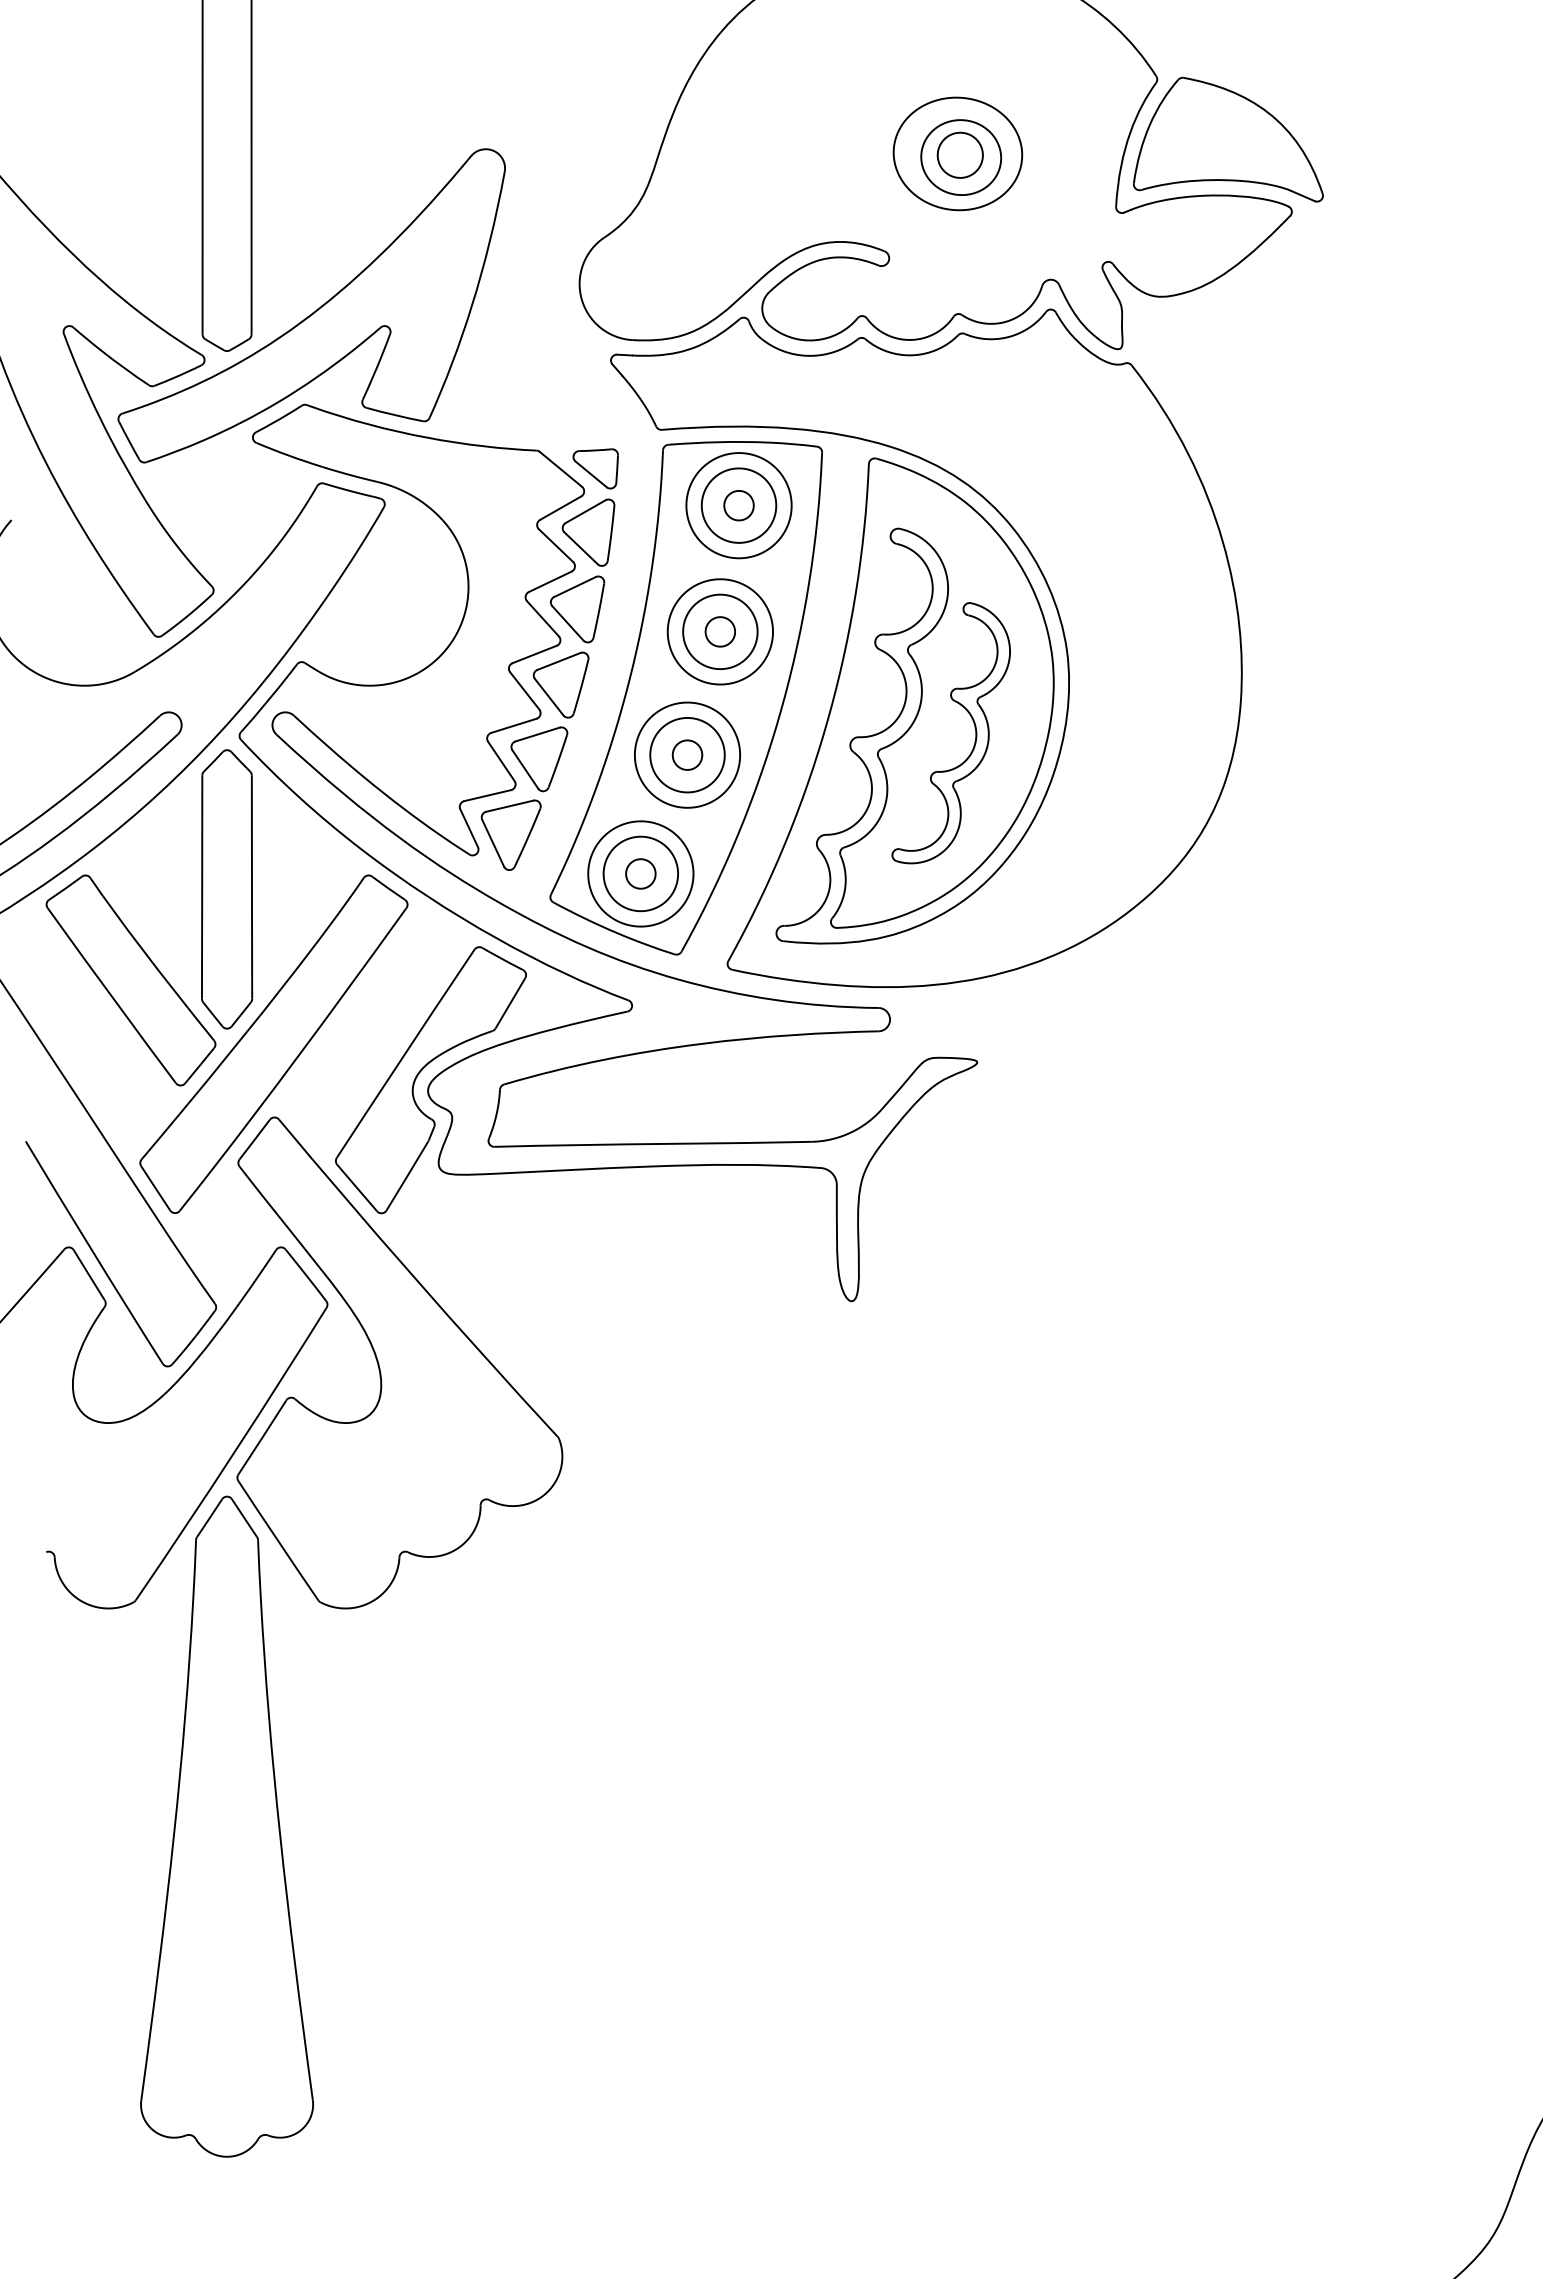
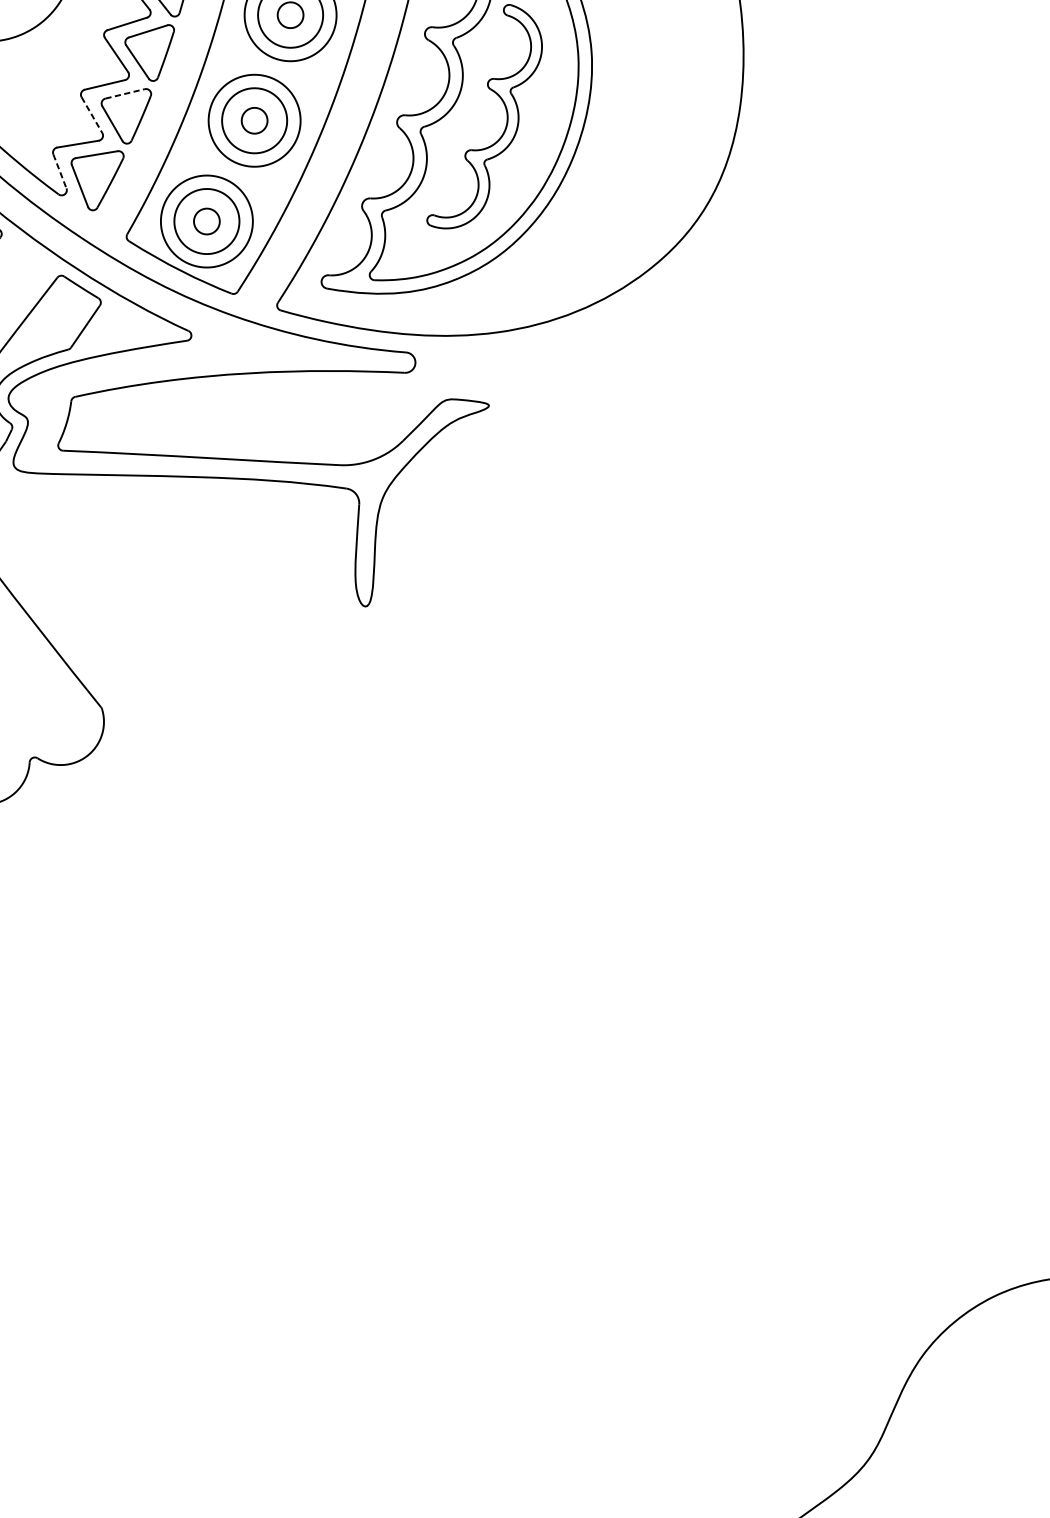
line: (538, 734) -> (125, 93), solid -> dashed
line: (501, 761) -> (92, 115), solid -> dashed
line: (469, 828) -> (60, 171), solid -> dashed

